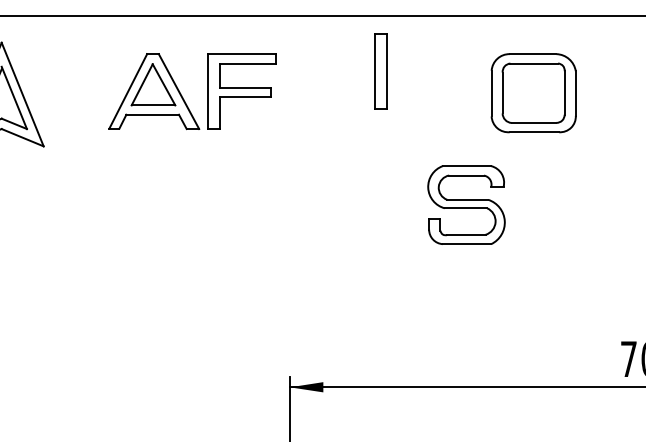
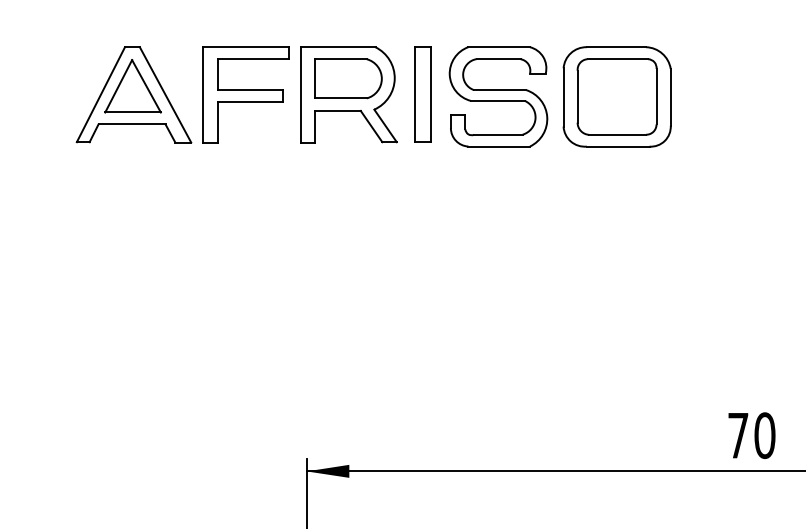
part: (380, 71) -> (422, 94), moved
part: (322, 91) -> (348, 94), added
part: (466, 204) -> (498, 96), moved

